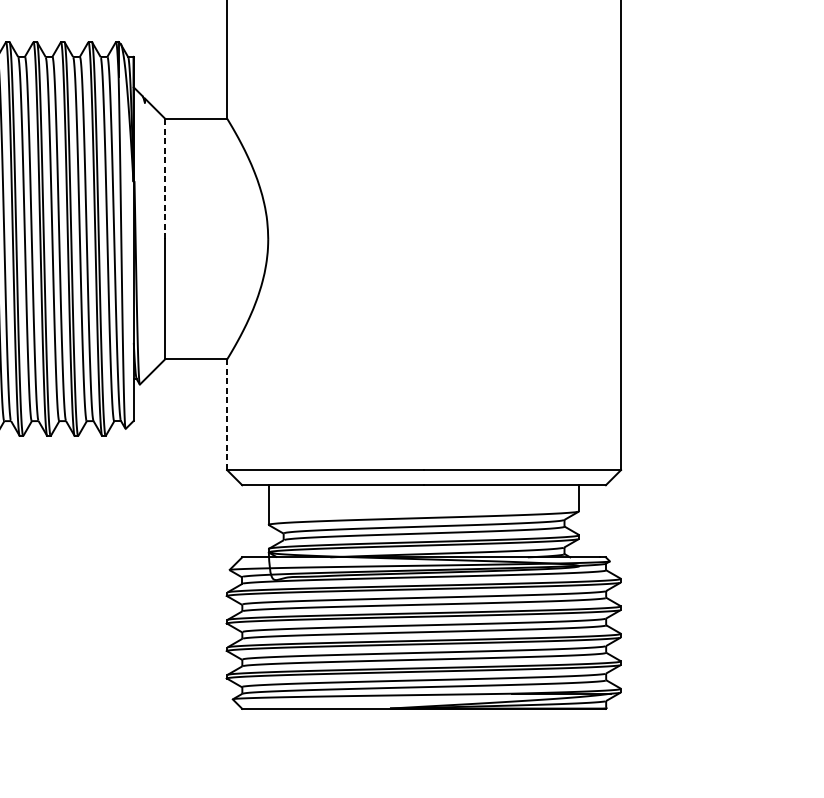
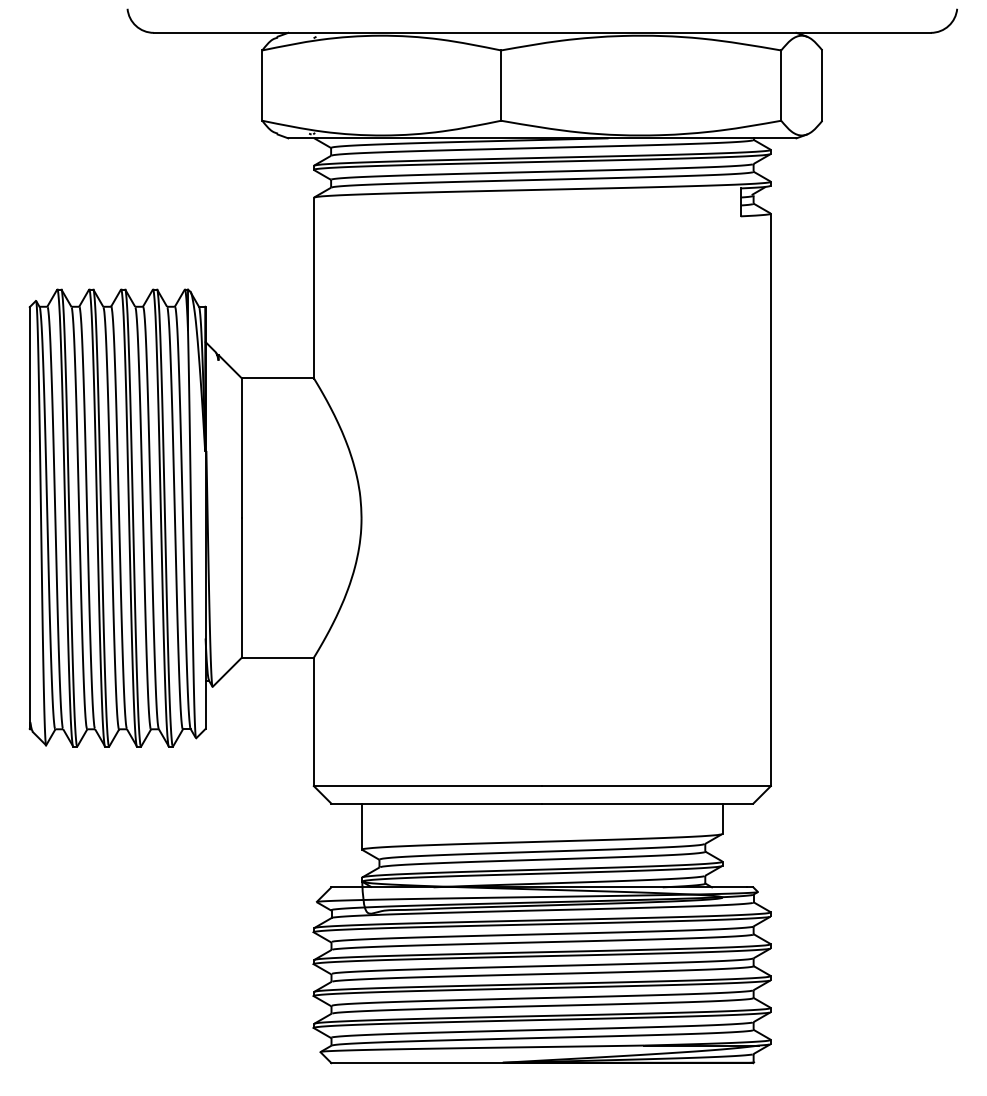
line: (164, 179) -> (241, 448), dashed -> solid
line: (226, 415) -> (313, 722), dashed -> solid

